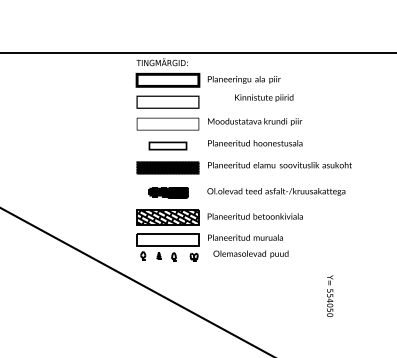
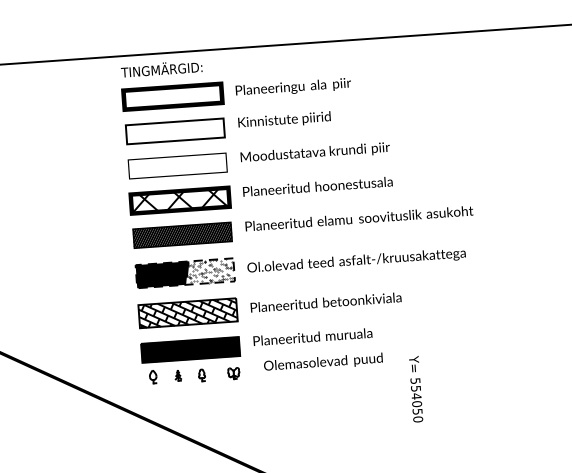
text: (264, 97) -> (284, 119), moved
part: (167, 145) -> (179, 199), size x1.67
part: (167, 192) -> (184, 274), size x1.67
hatch: (167, 240) -> (189, 350), added
text: (330, 295) -> (416, 388), moved

